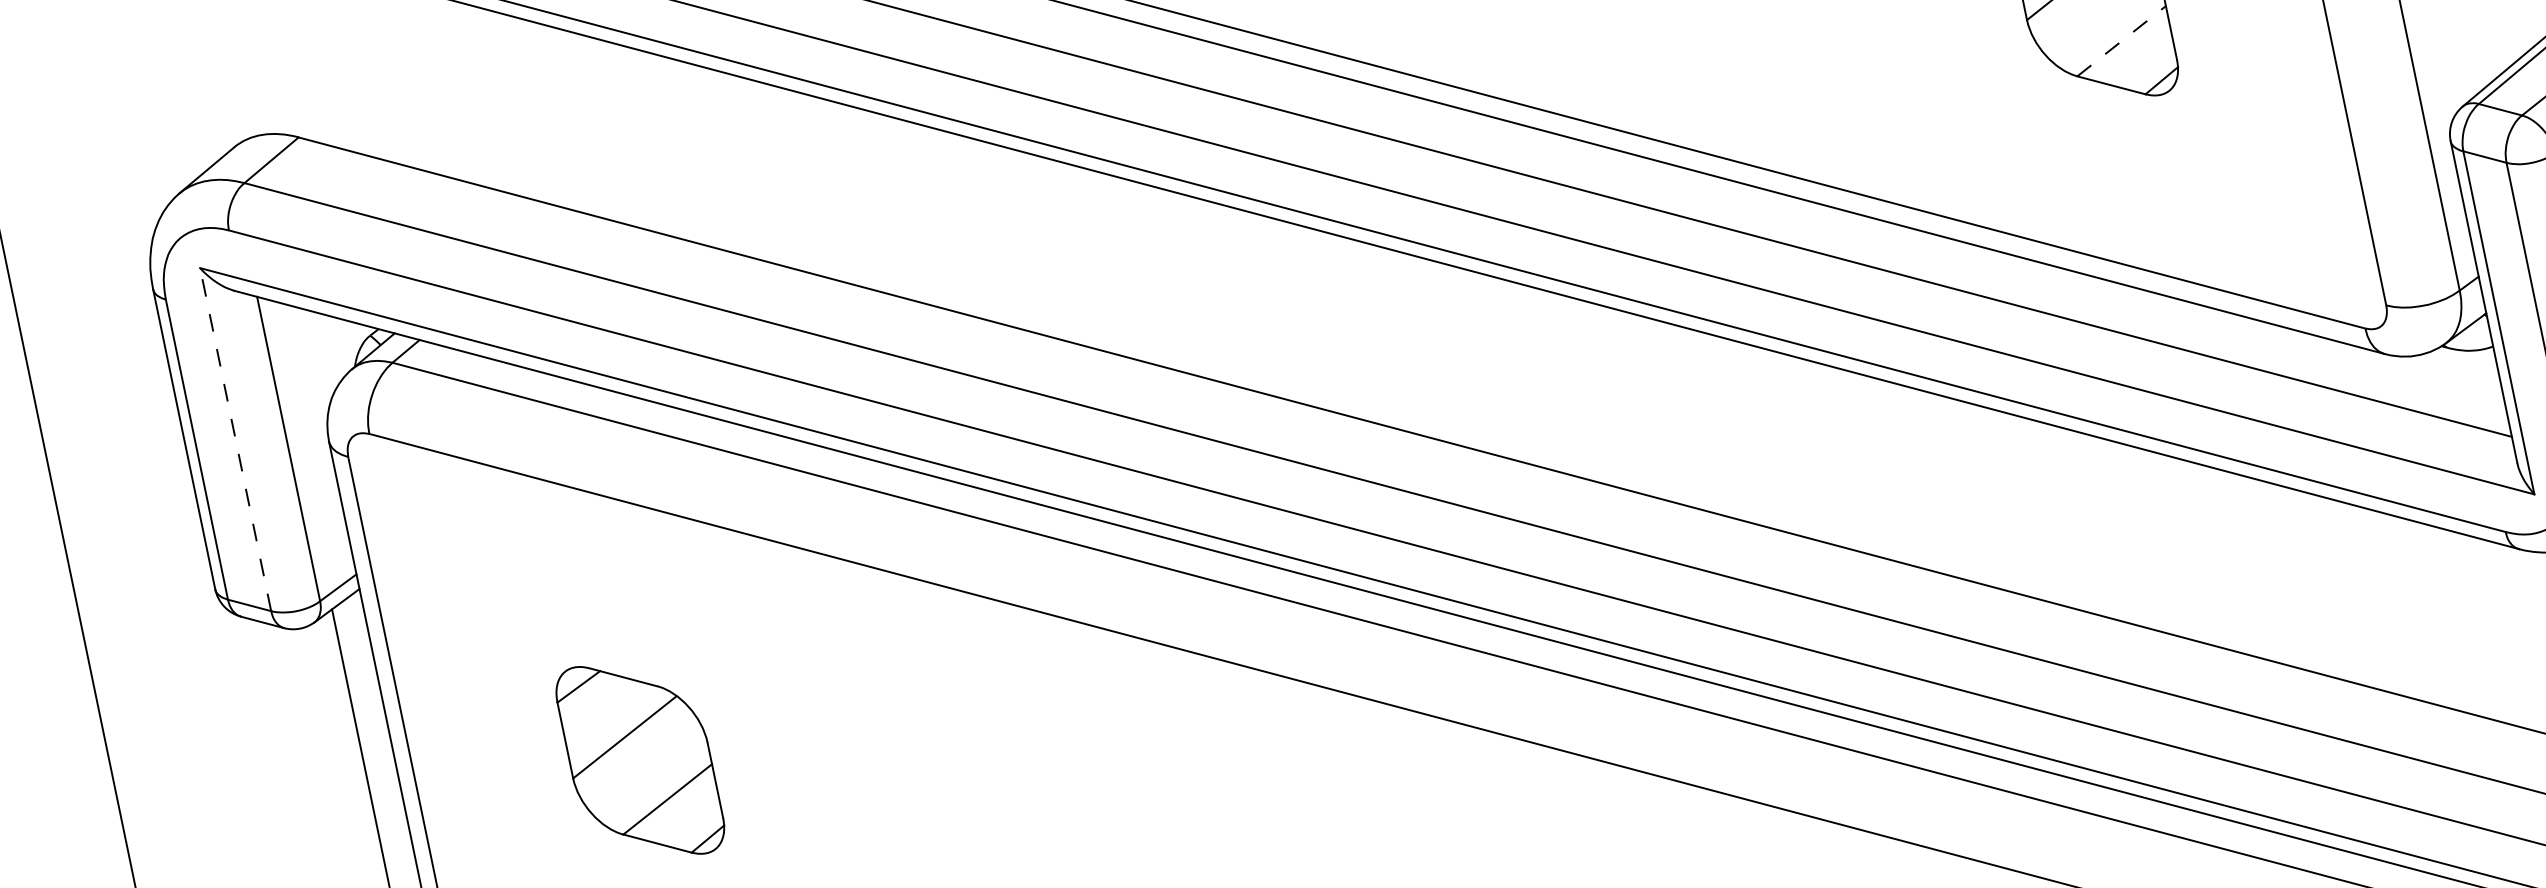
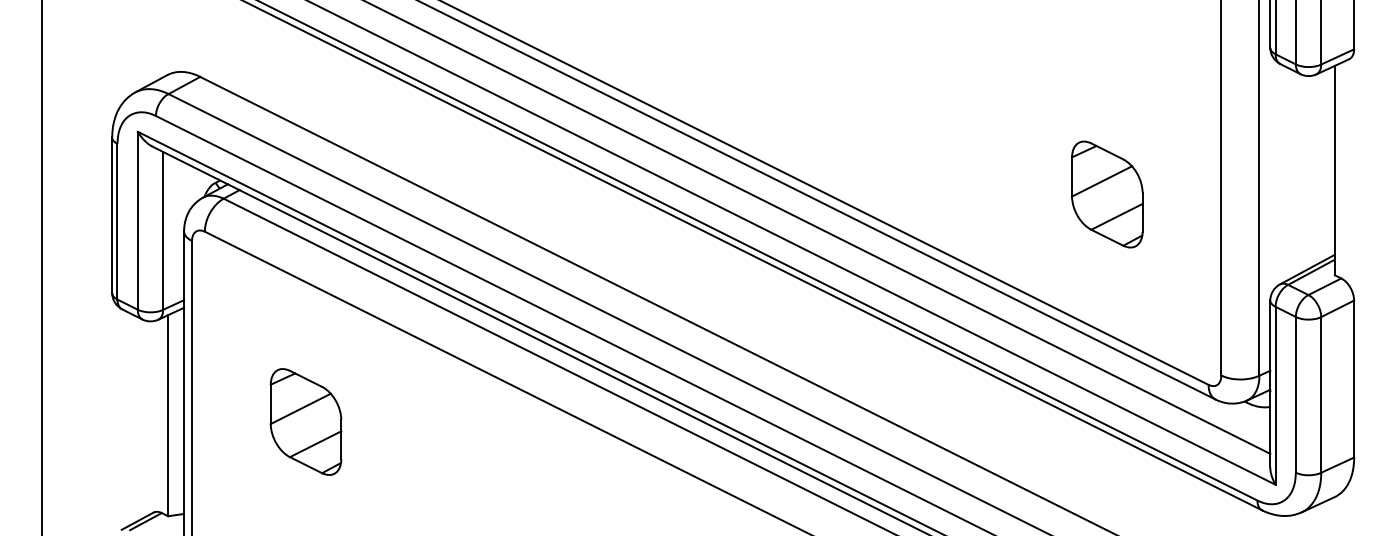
line: (2120, 40) -> (1116, 216), dashed -> solid
line: (235, 439) -> (137, 220), dashed -> solid

